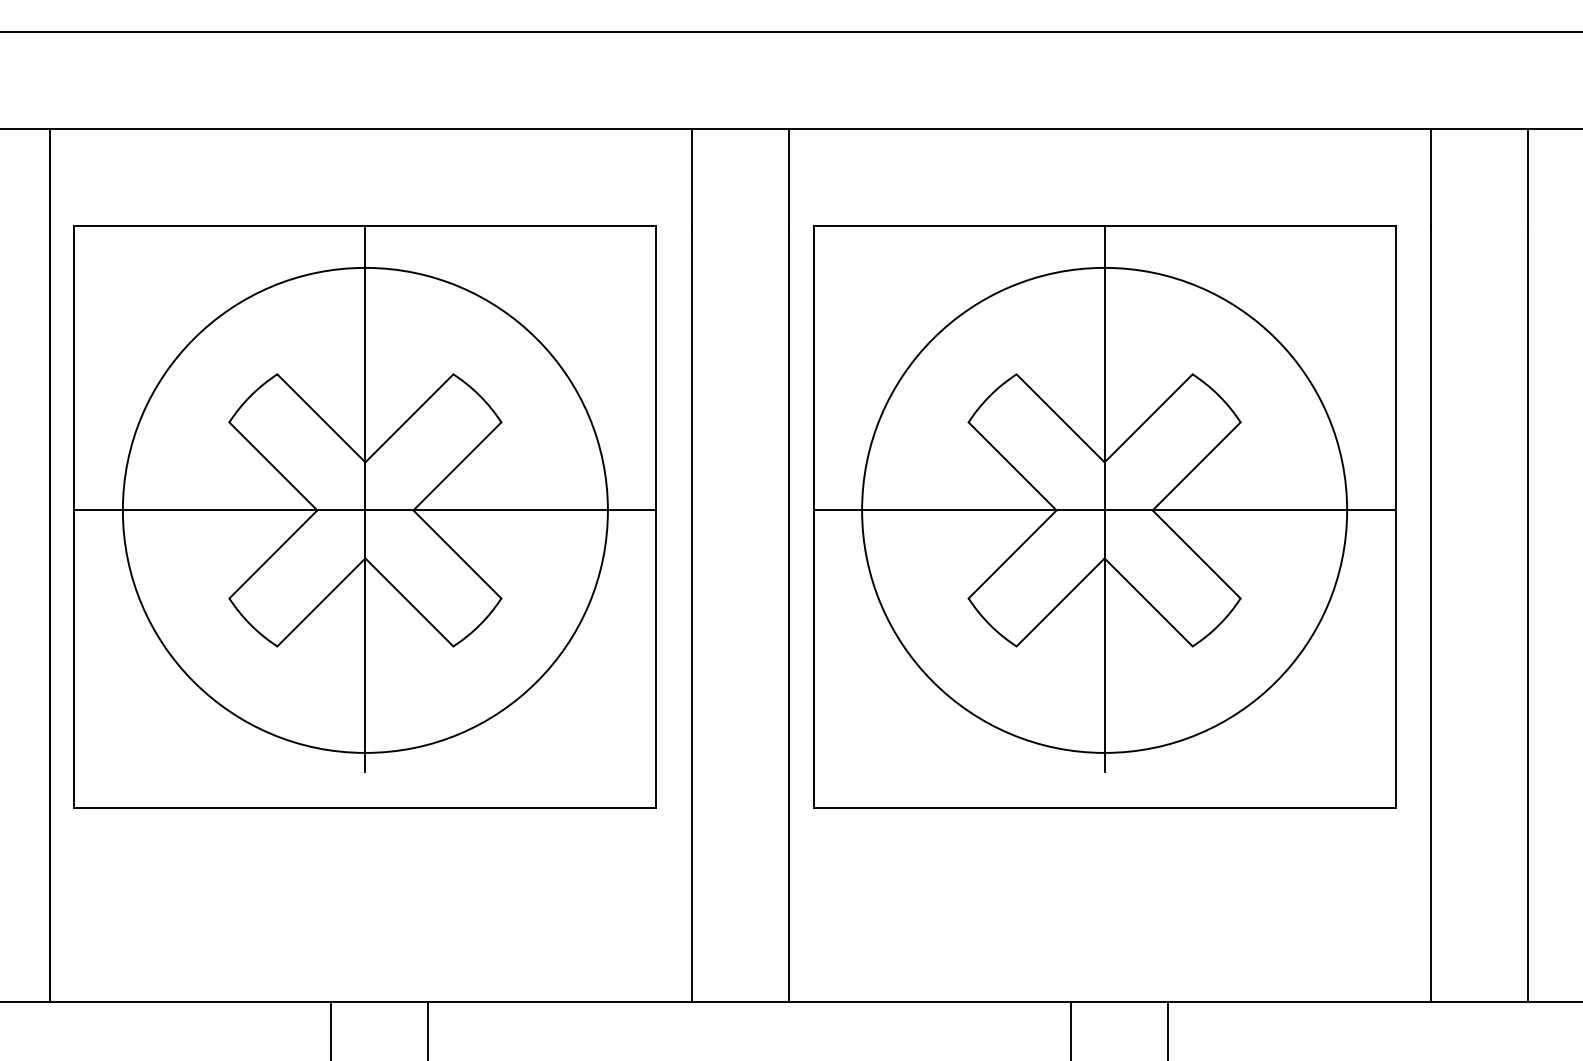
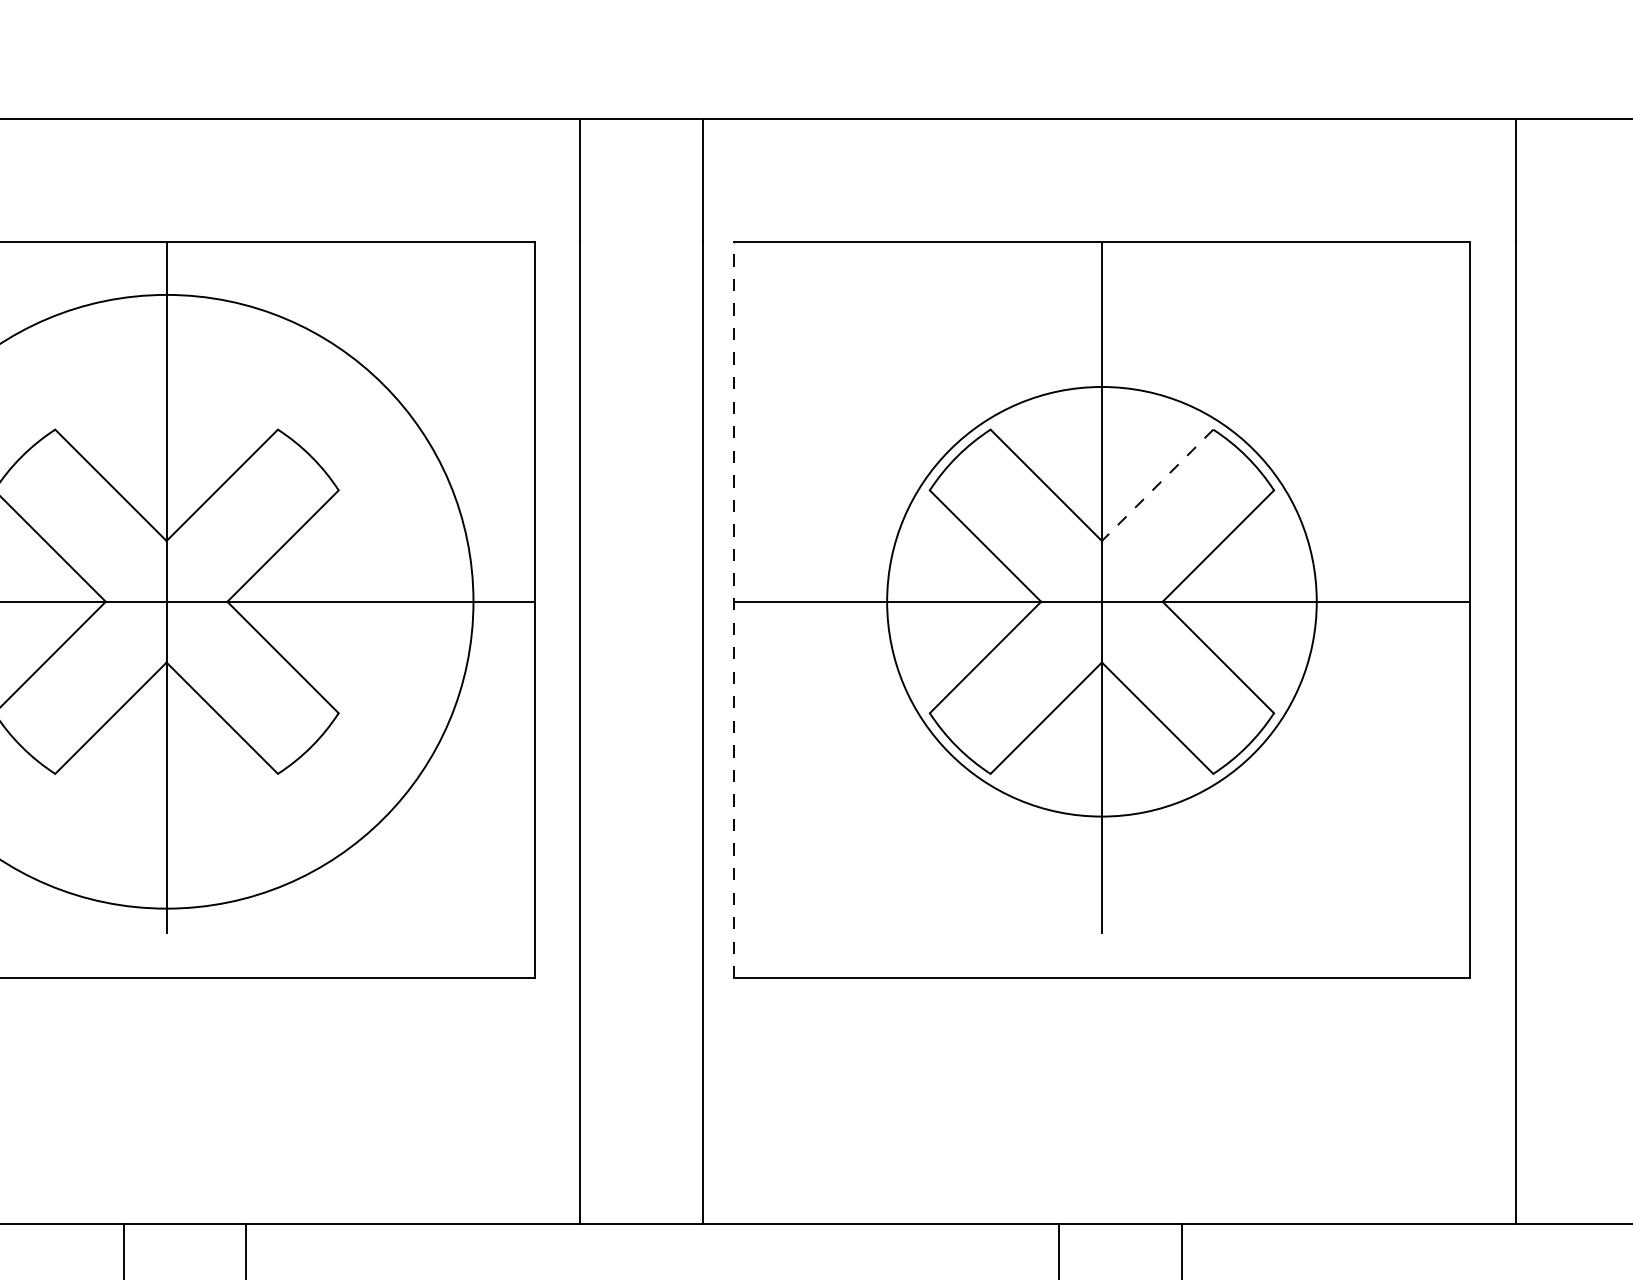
line: (1148, 418) -> (1157, 485), solid -> dashed
circle: (1104, 509) -> (1101, 600), size x0.7
line: (813, 516) -> (733, 609), solid -> dashed

